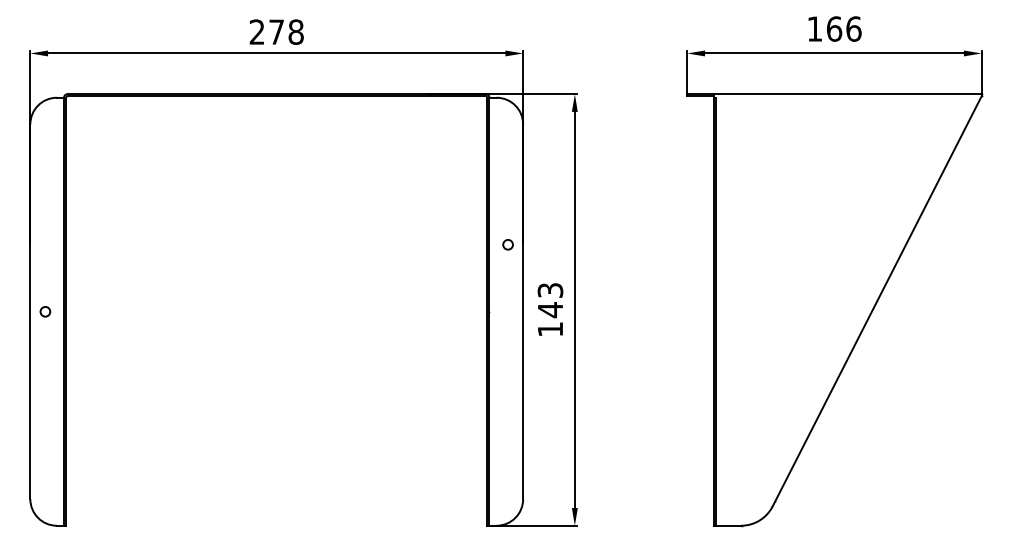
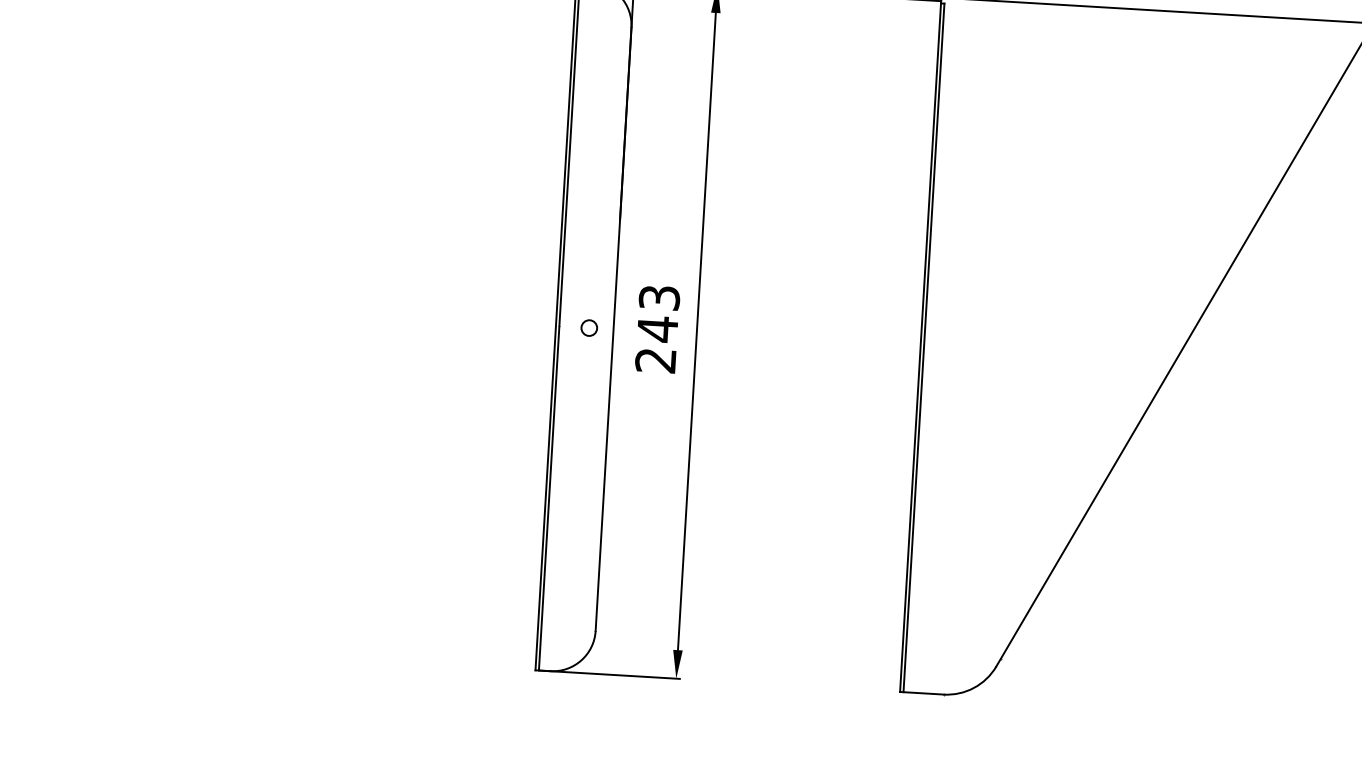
circle: (507, 244) -> (588, 327), moved
text: (549, 329) -> (654, 360), 143 -> 243

